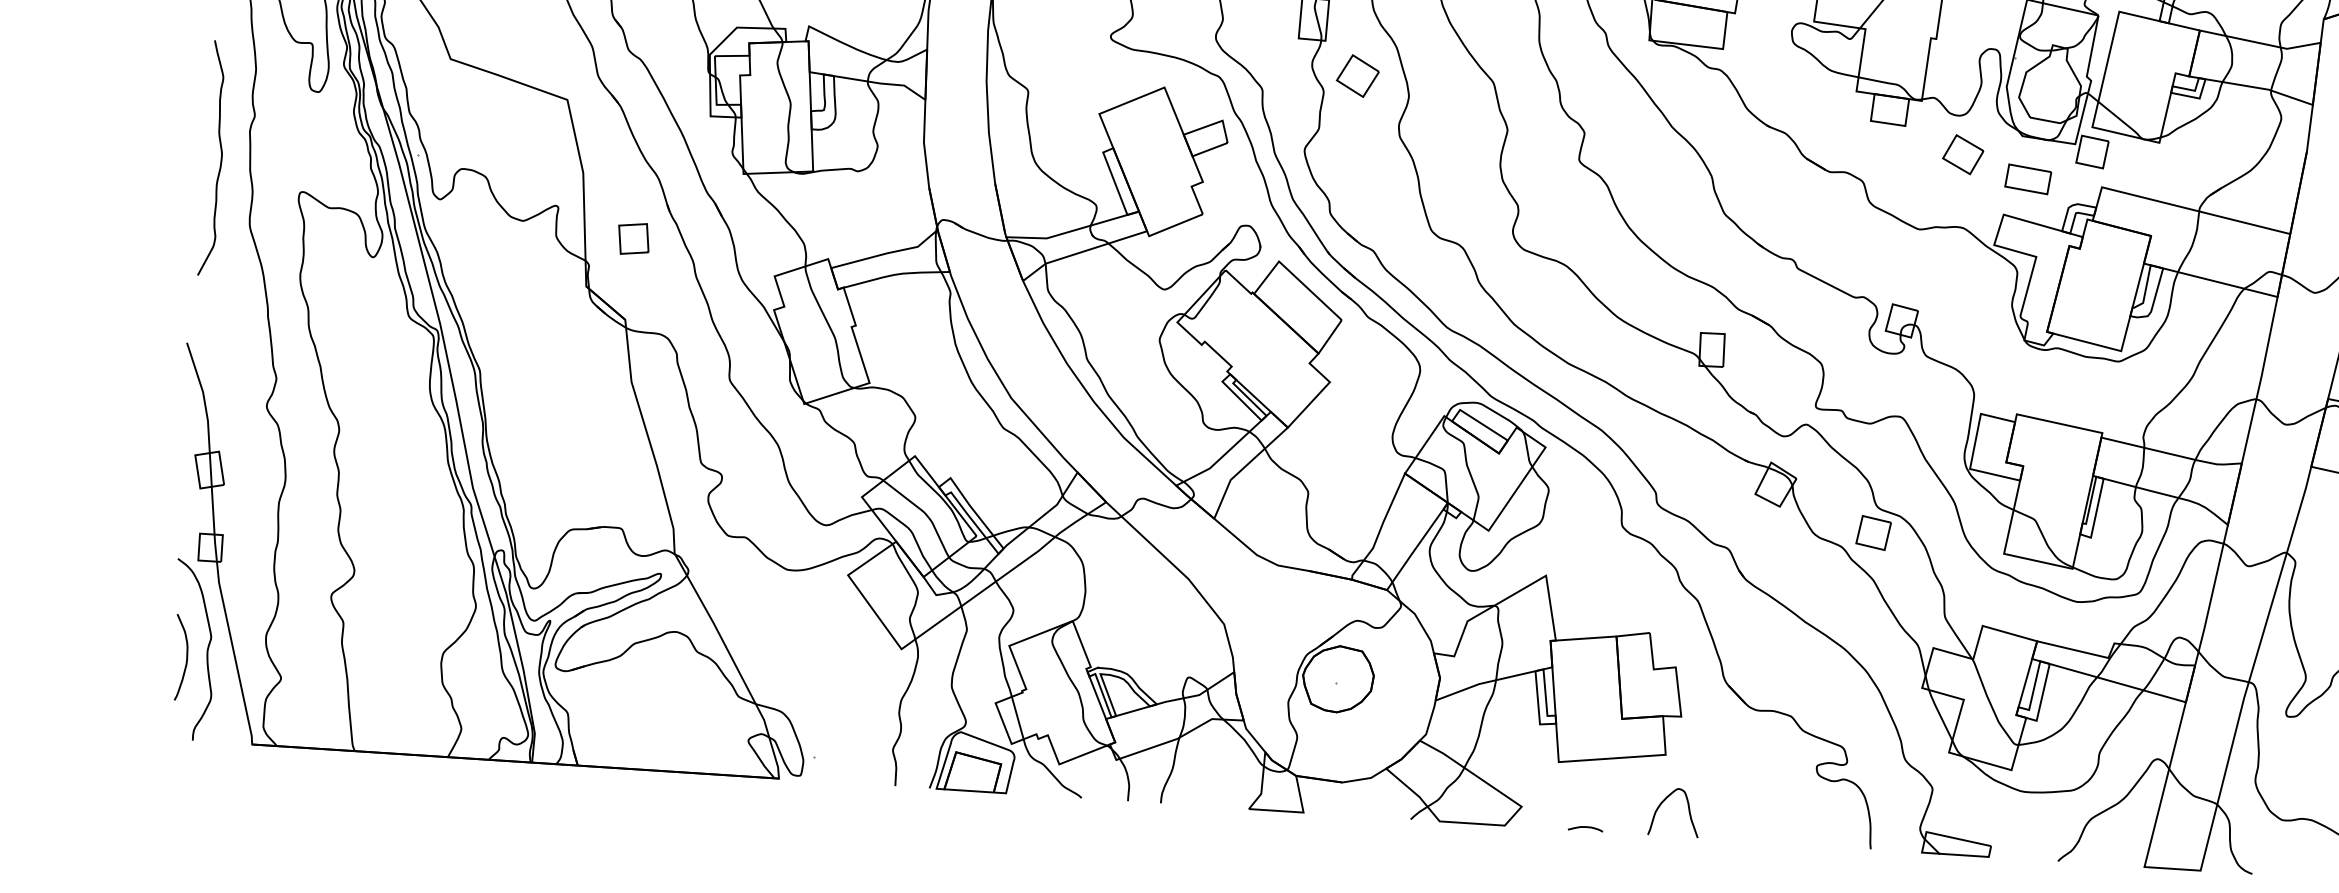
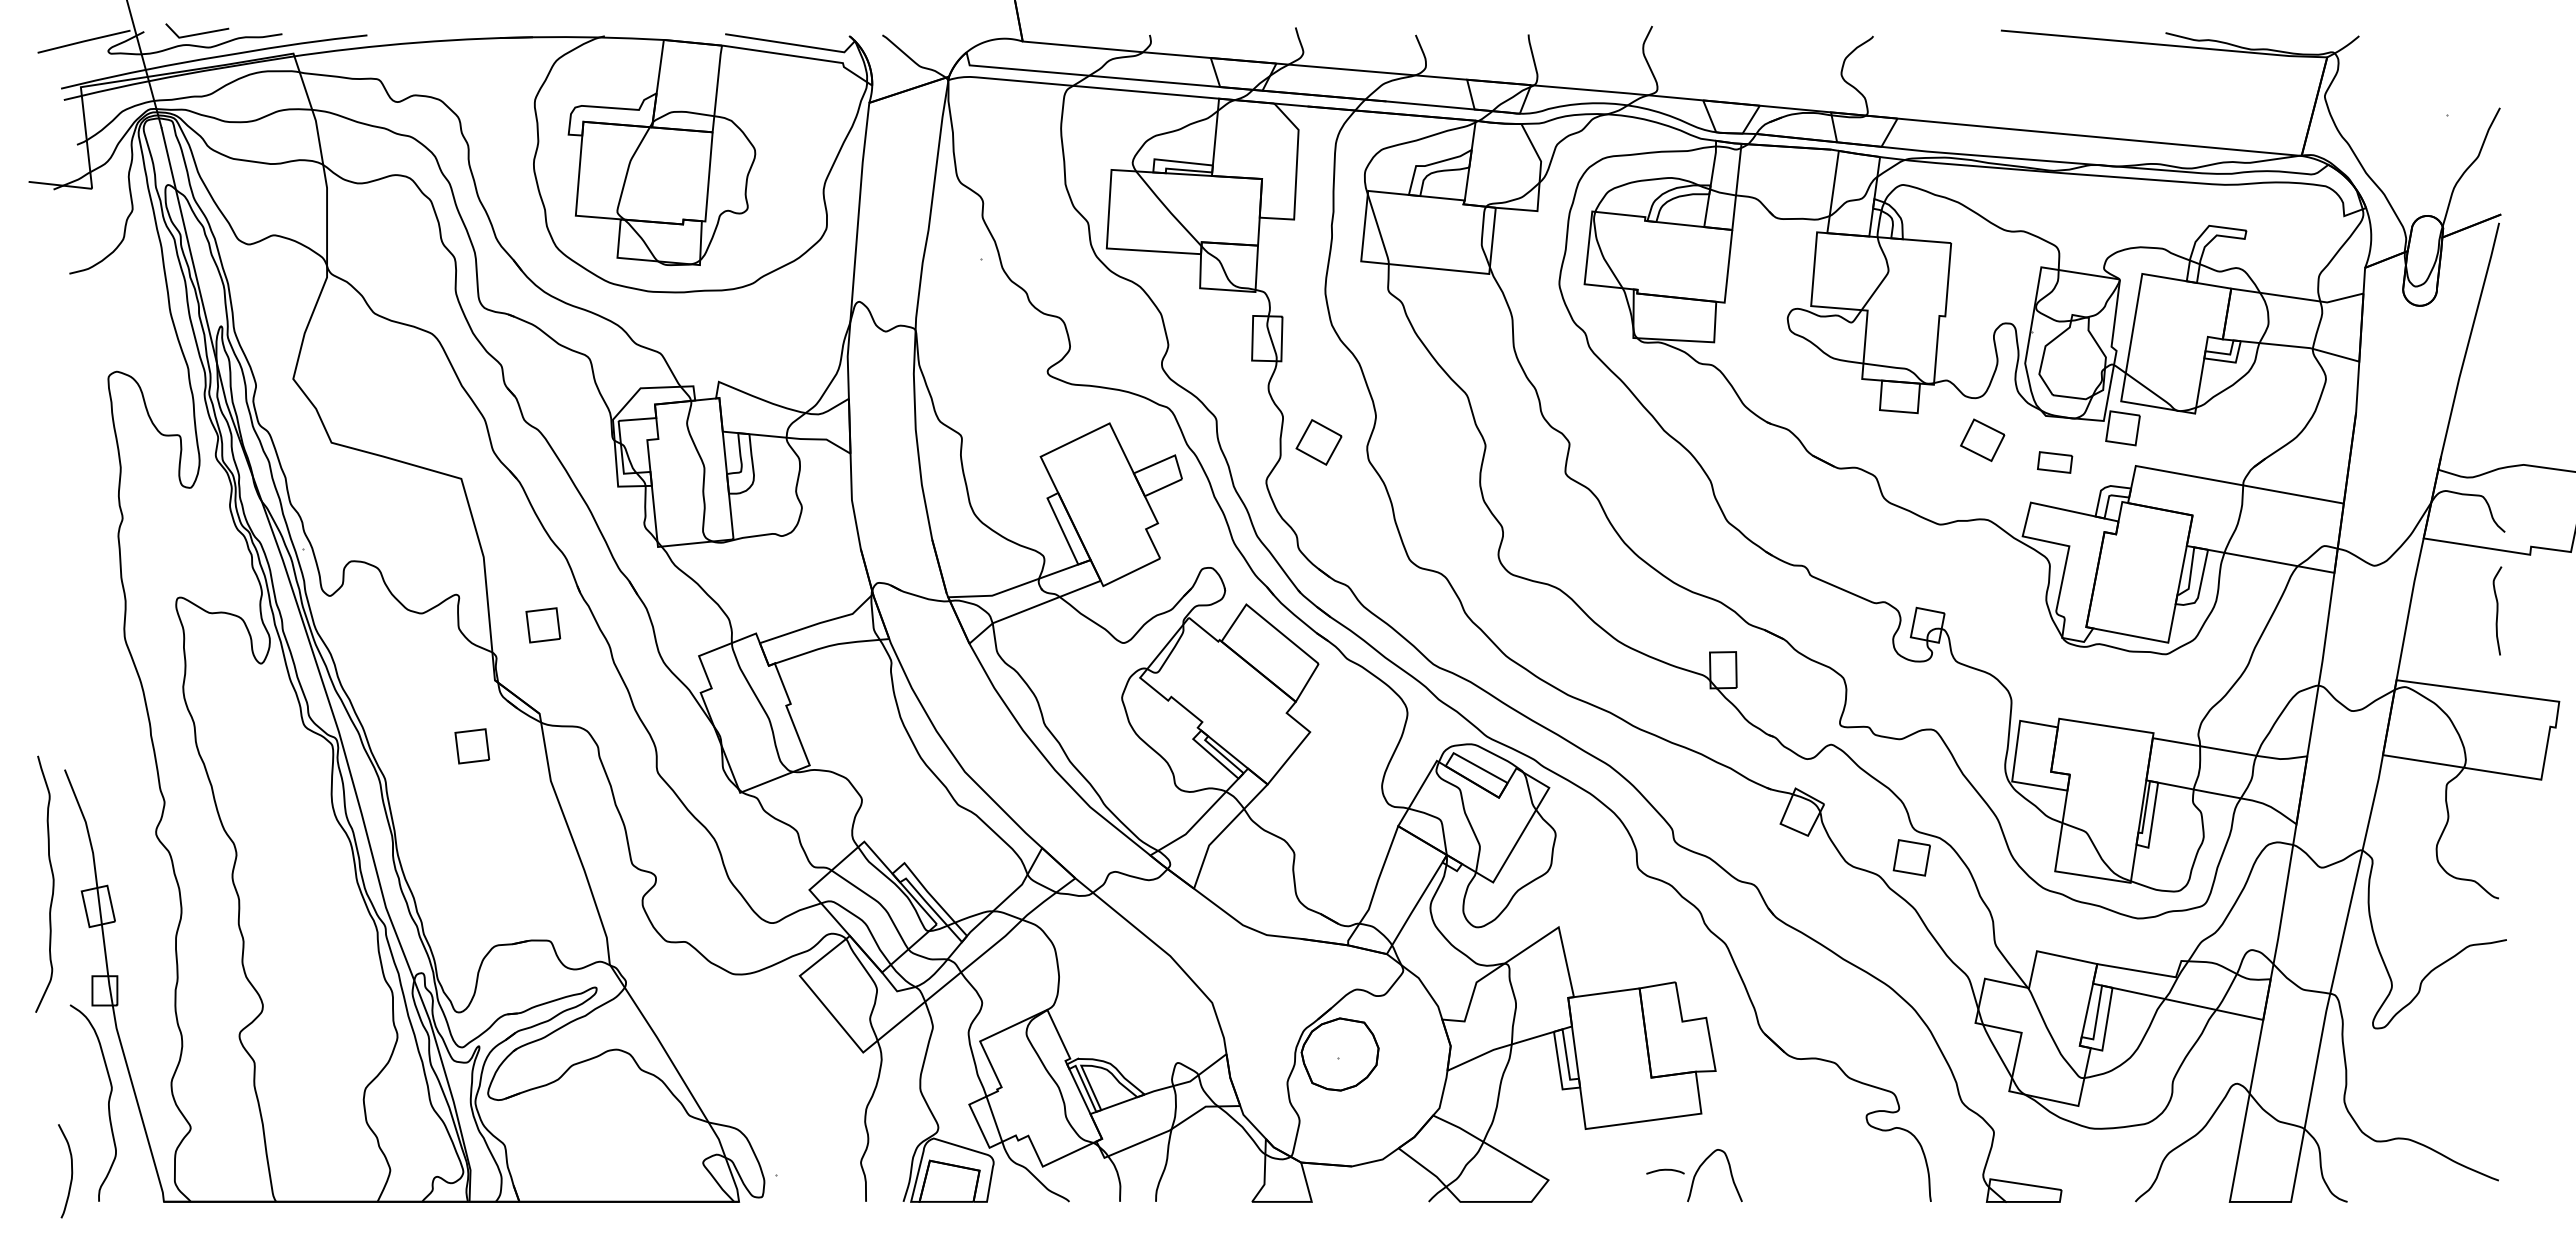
part: (1357, 76) -> (1318, 442), moved
curve: (220, 158) -> (52, 883), moved
part: (2027, 179) -> (2054, 462), size x0.7
part: (561, 345) -> (472, 746), added
curve: (186, 658) -> (71, 1171), moved
curve: (1585, 827) -> (1665, 1170), moved

